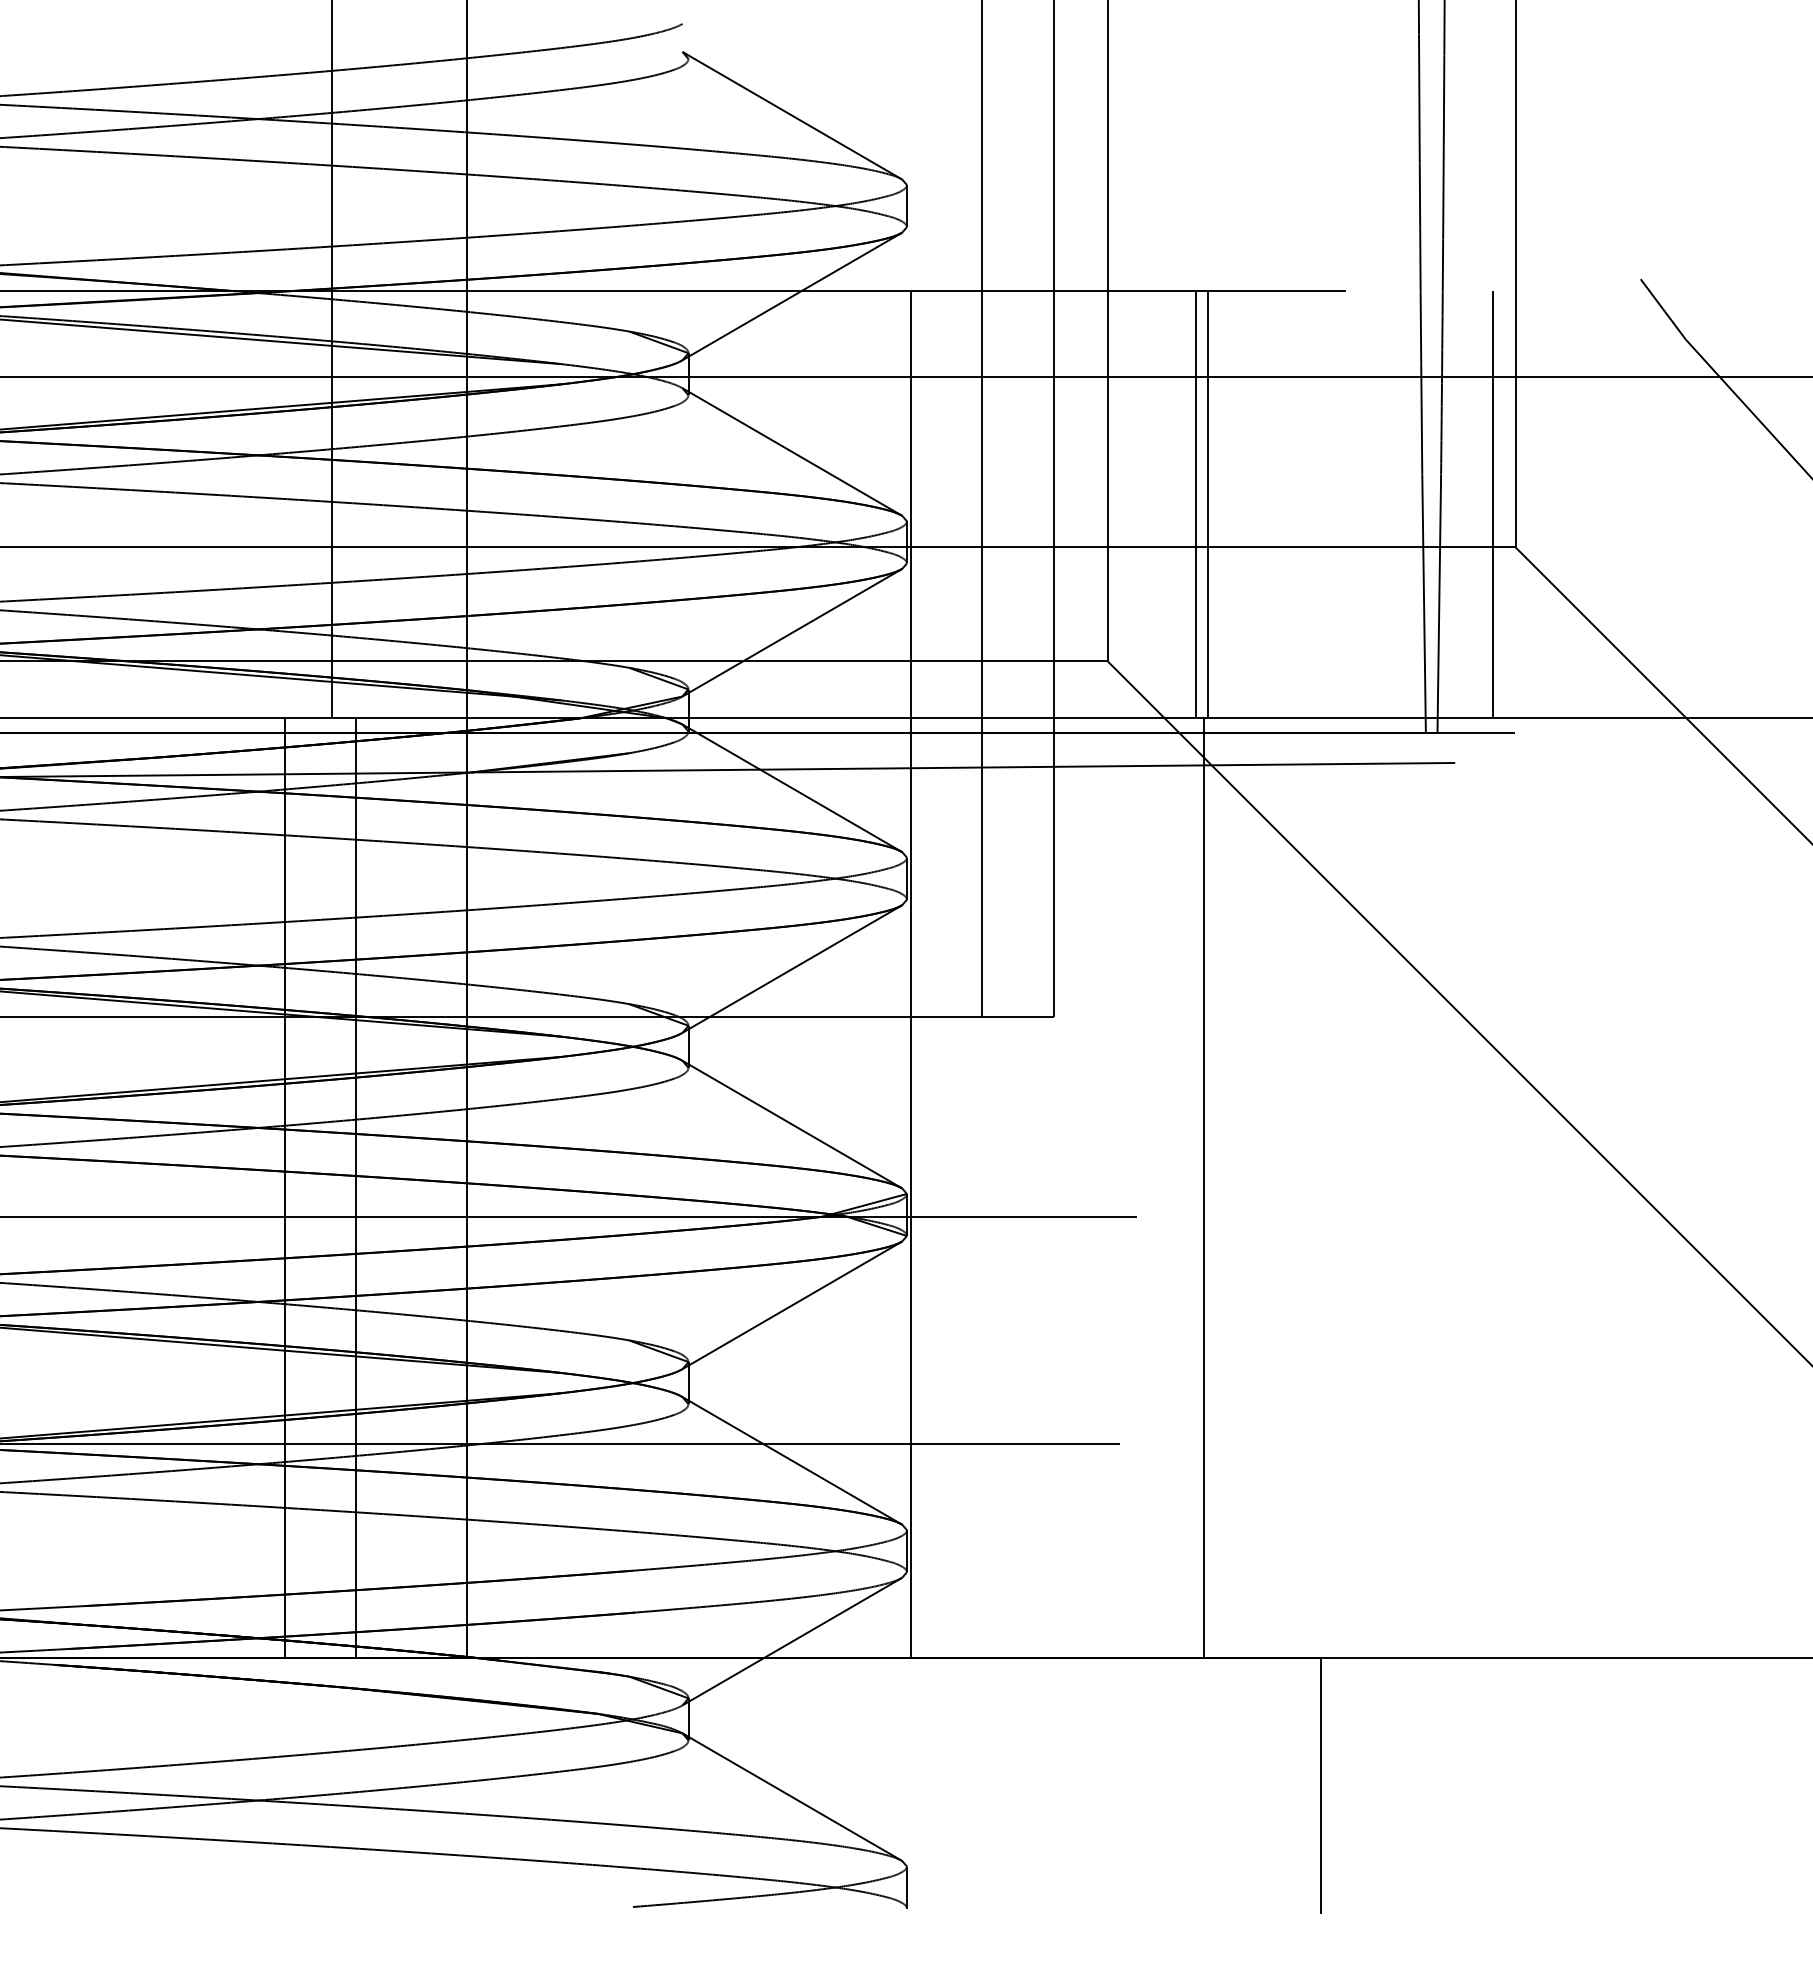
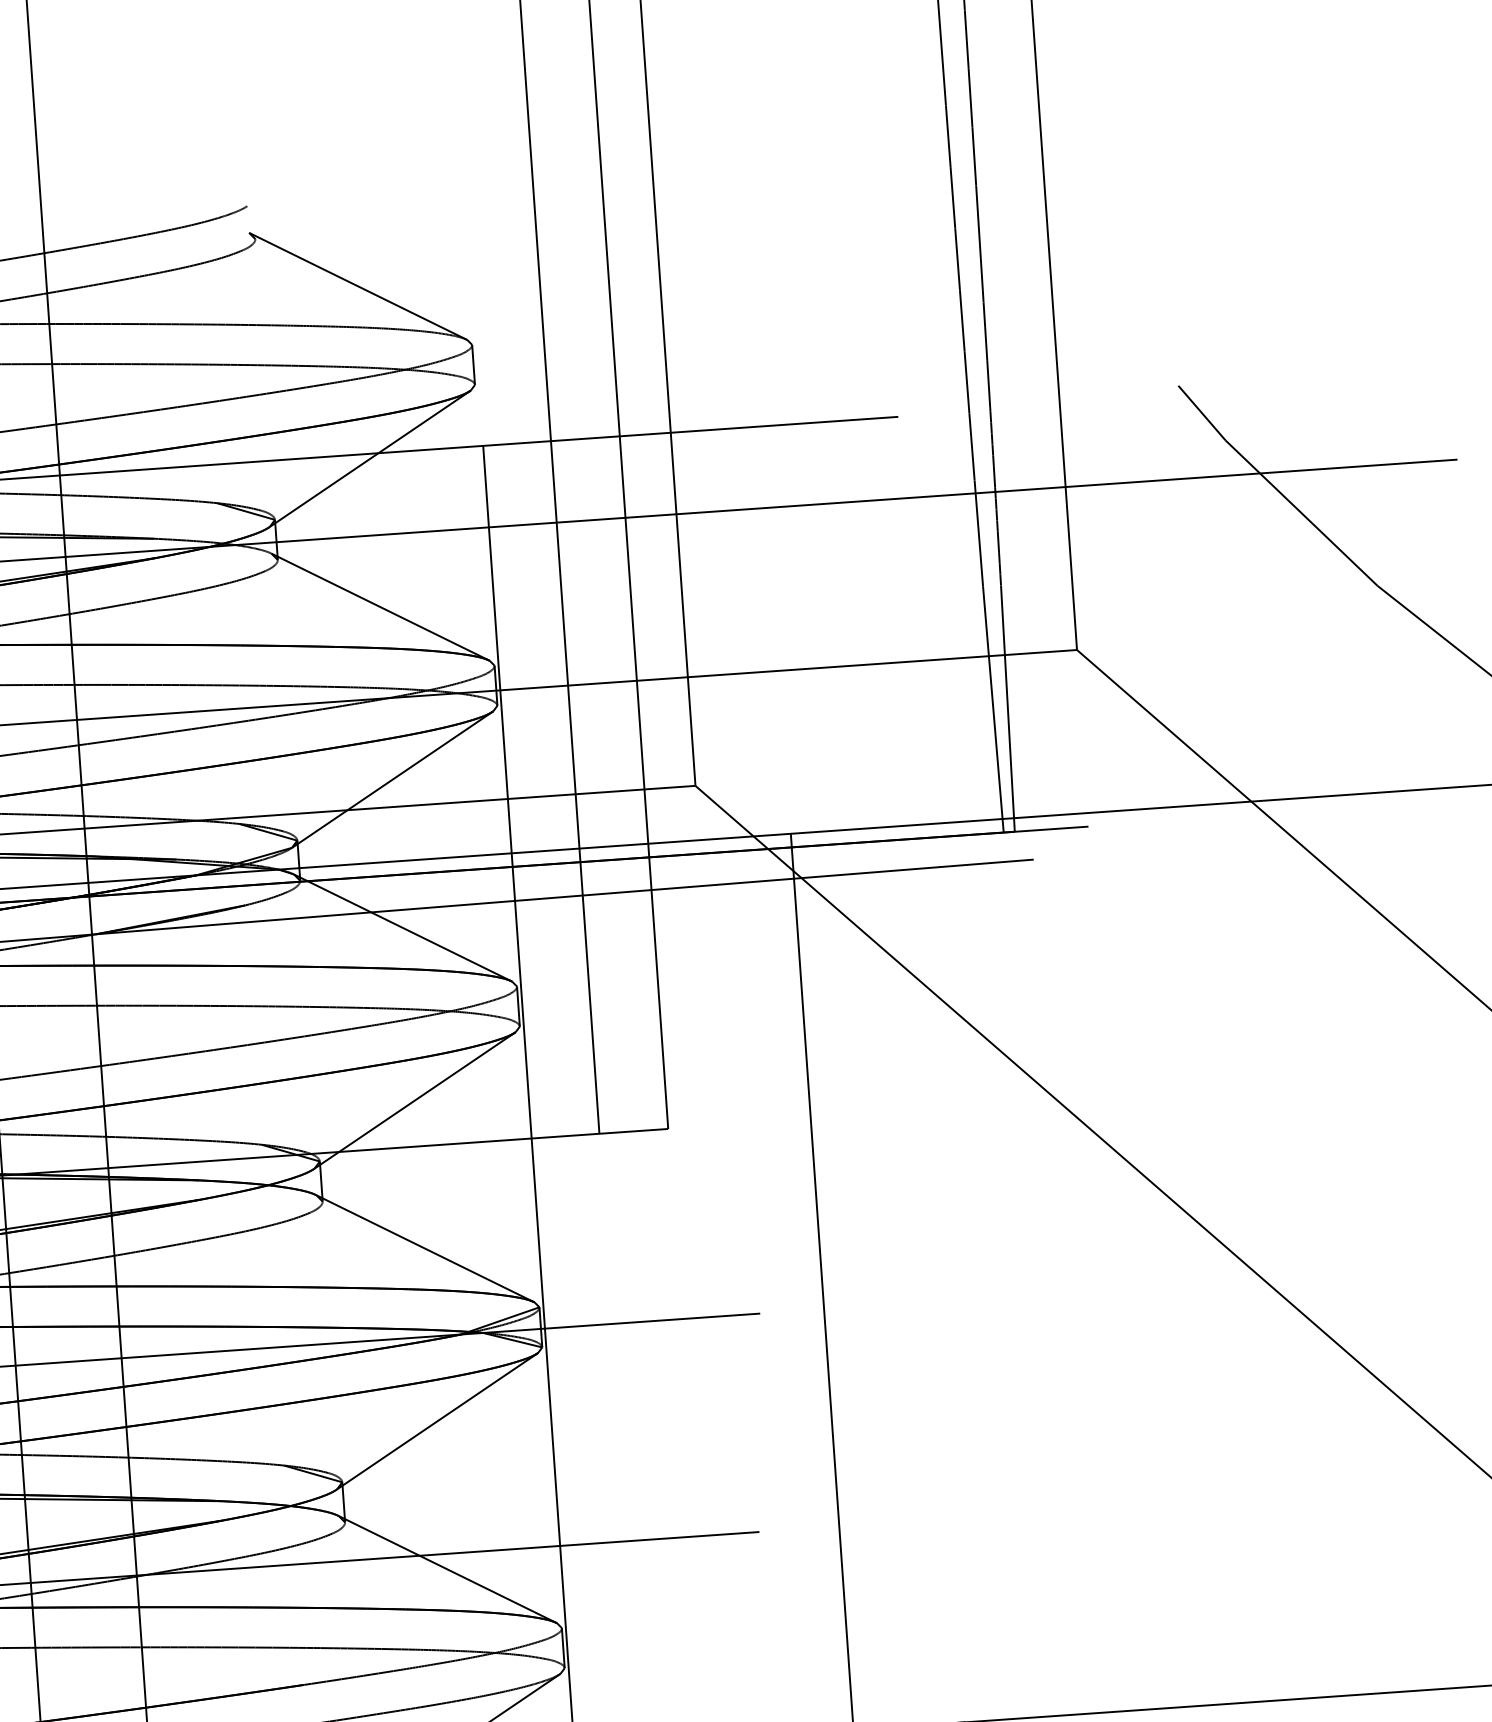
line: (1196, 504) -> (769, 630), removed
line: (1208, 504) -> (781, 629), removed
line: (1492, 504) -> (1052, 610), removed

